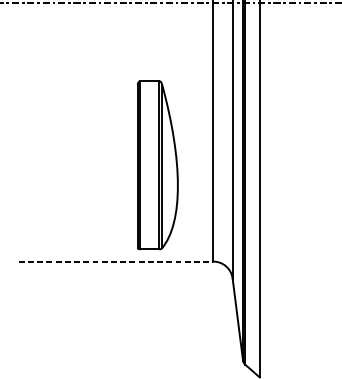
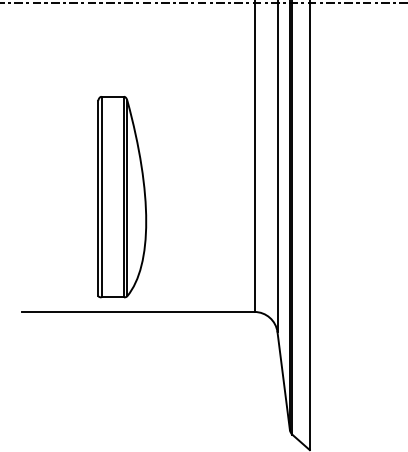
part: (158, 165) -> (122, 197), moved
line: (116, 261) -> (138, 311), dashed -> solid

